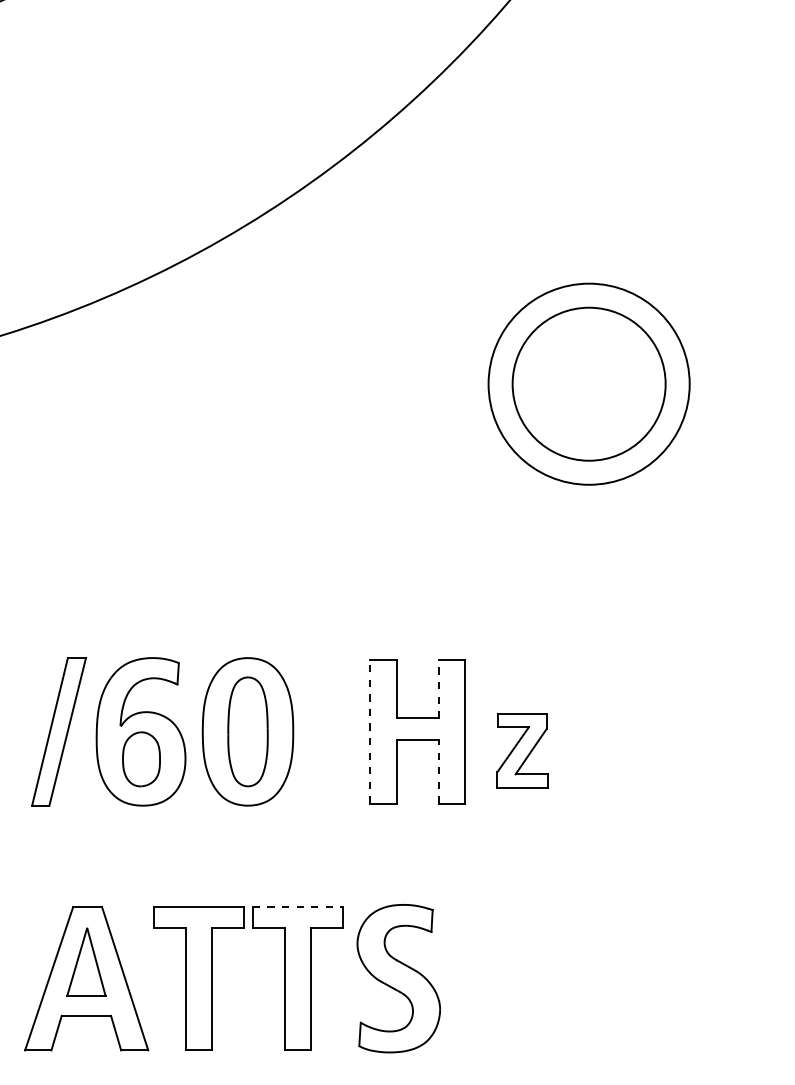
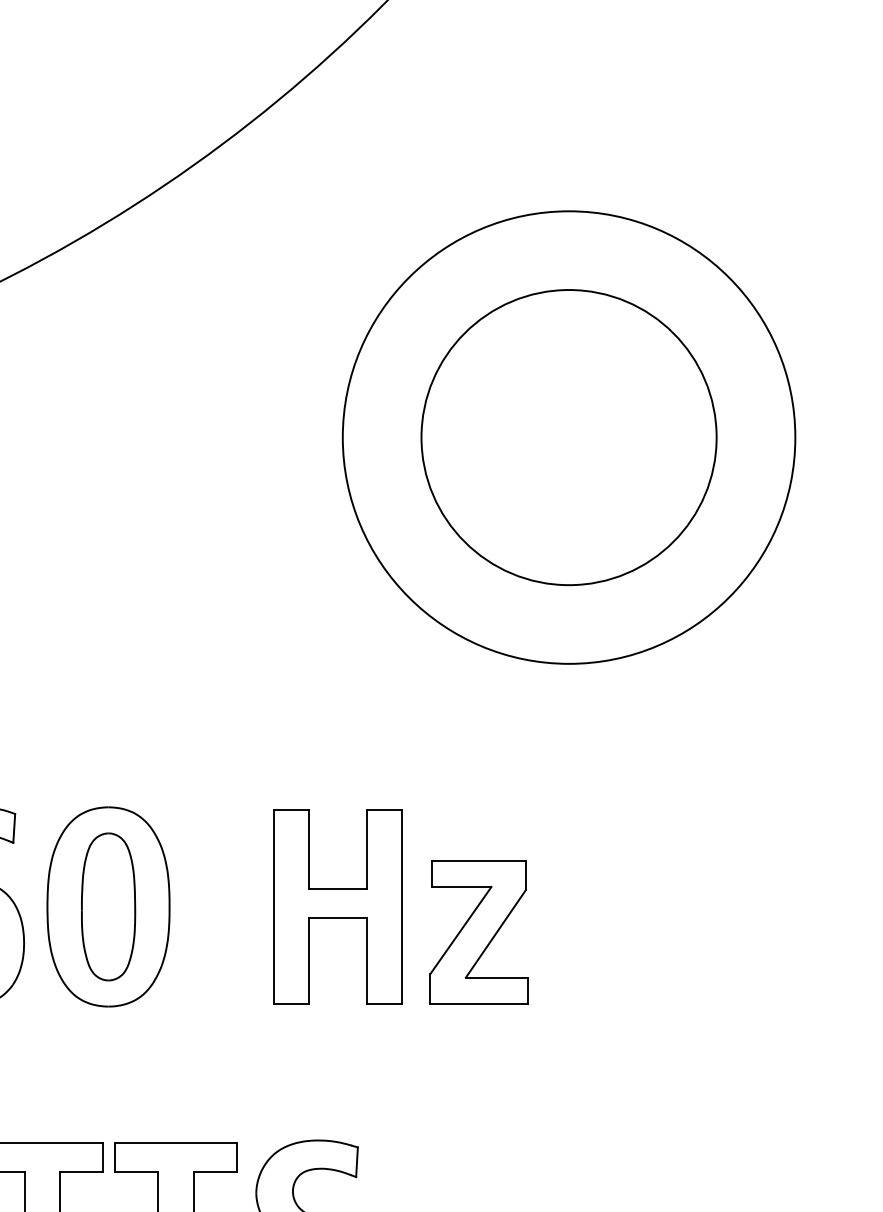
circle: (588, 383) -> (568, 436), size x1.43
circle: (588, 383) -> (568, 436), size x1.67
line: (439, 688) -> (367, 848), dashed -> solid
line: (370, 731) -> (273, 906), dashed -> solid
part: (522, 750) -> (479, 932), size x1.43
line: (439, 771) -> (367, 960), dashed -> solid
line: (298, 906) -> (176, 1142), dashed -> solid

